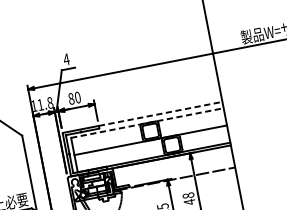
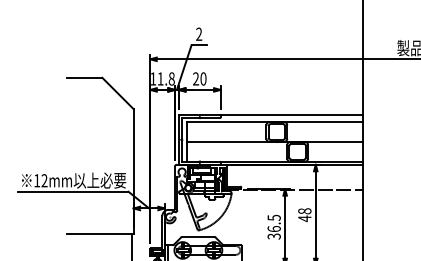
text: (65, 58) -> (198, 33), 4 -> 2
text: (71, 98) -> (196, 78), 80 -> 20
line: (161, 113) -> (292, 114), dashed -> solid
line: (147, 123) -> (274, 122), dashed -> solid

